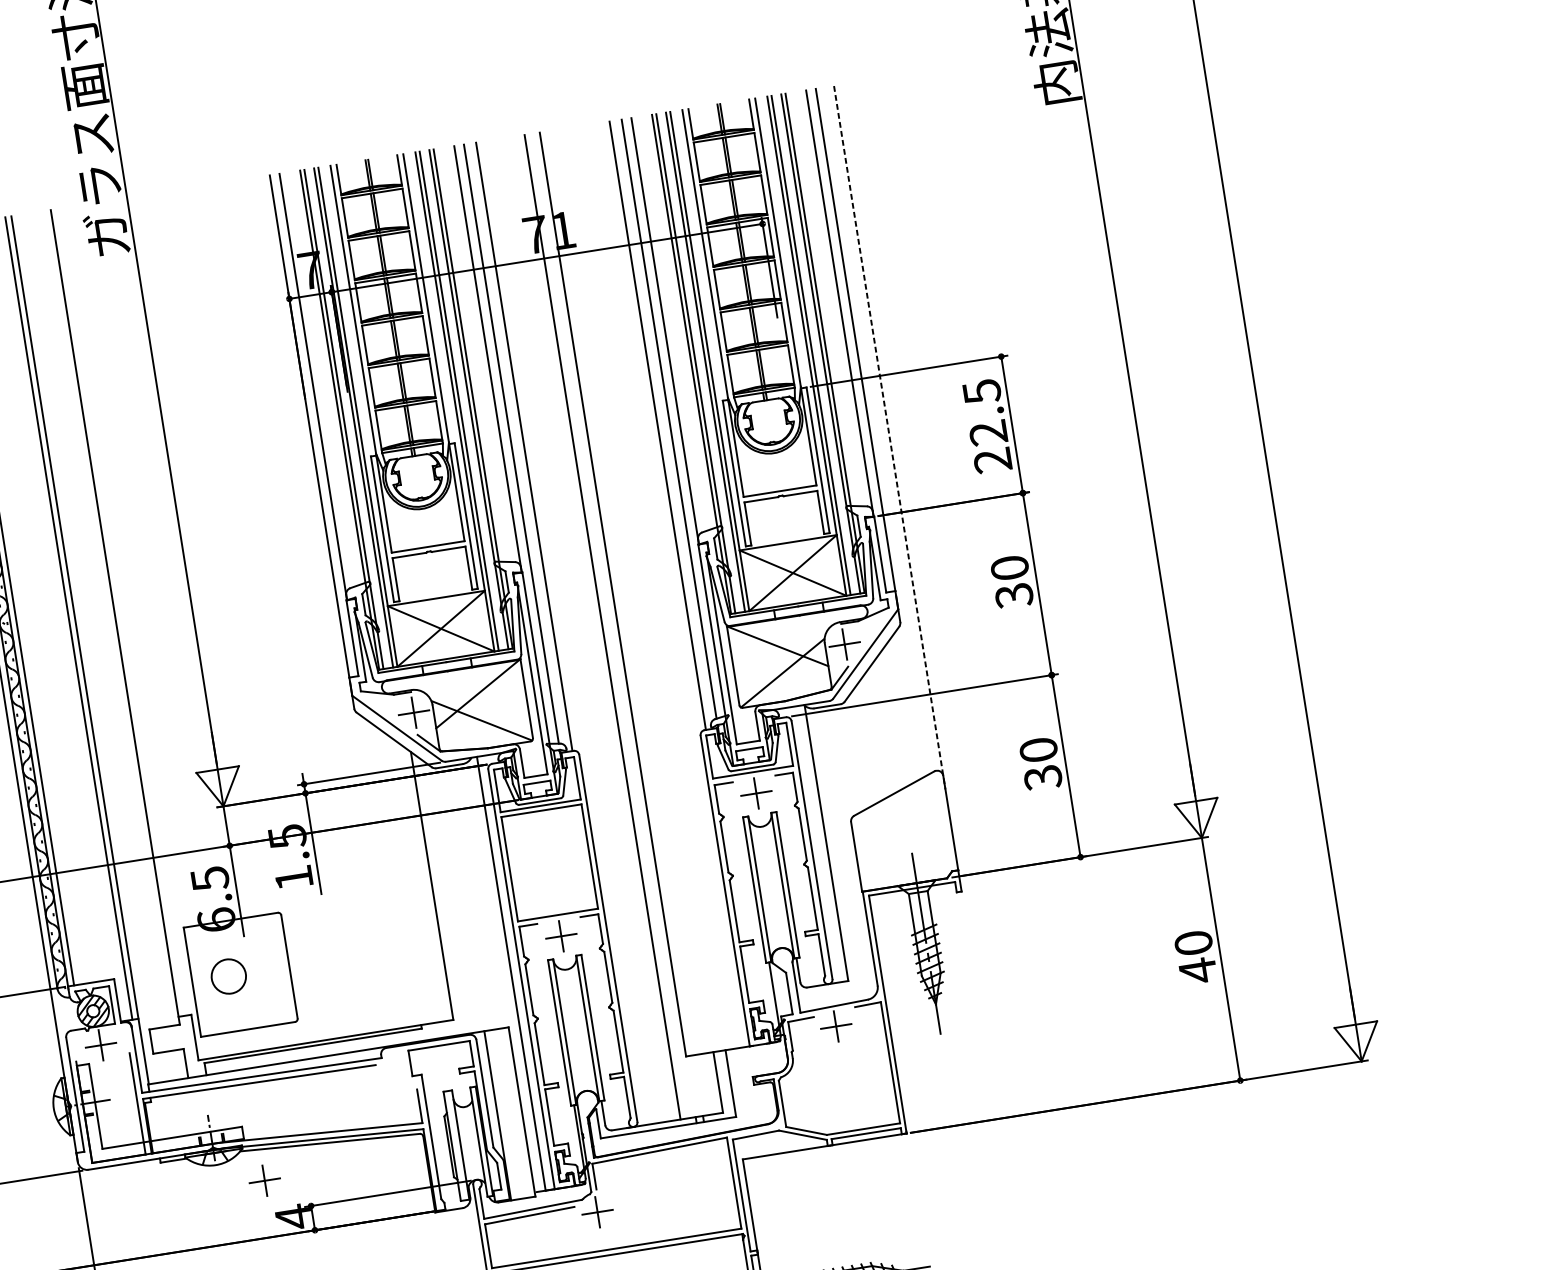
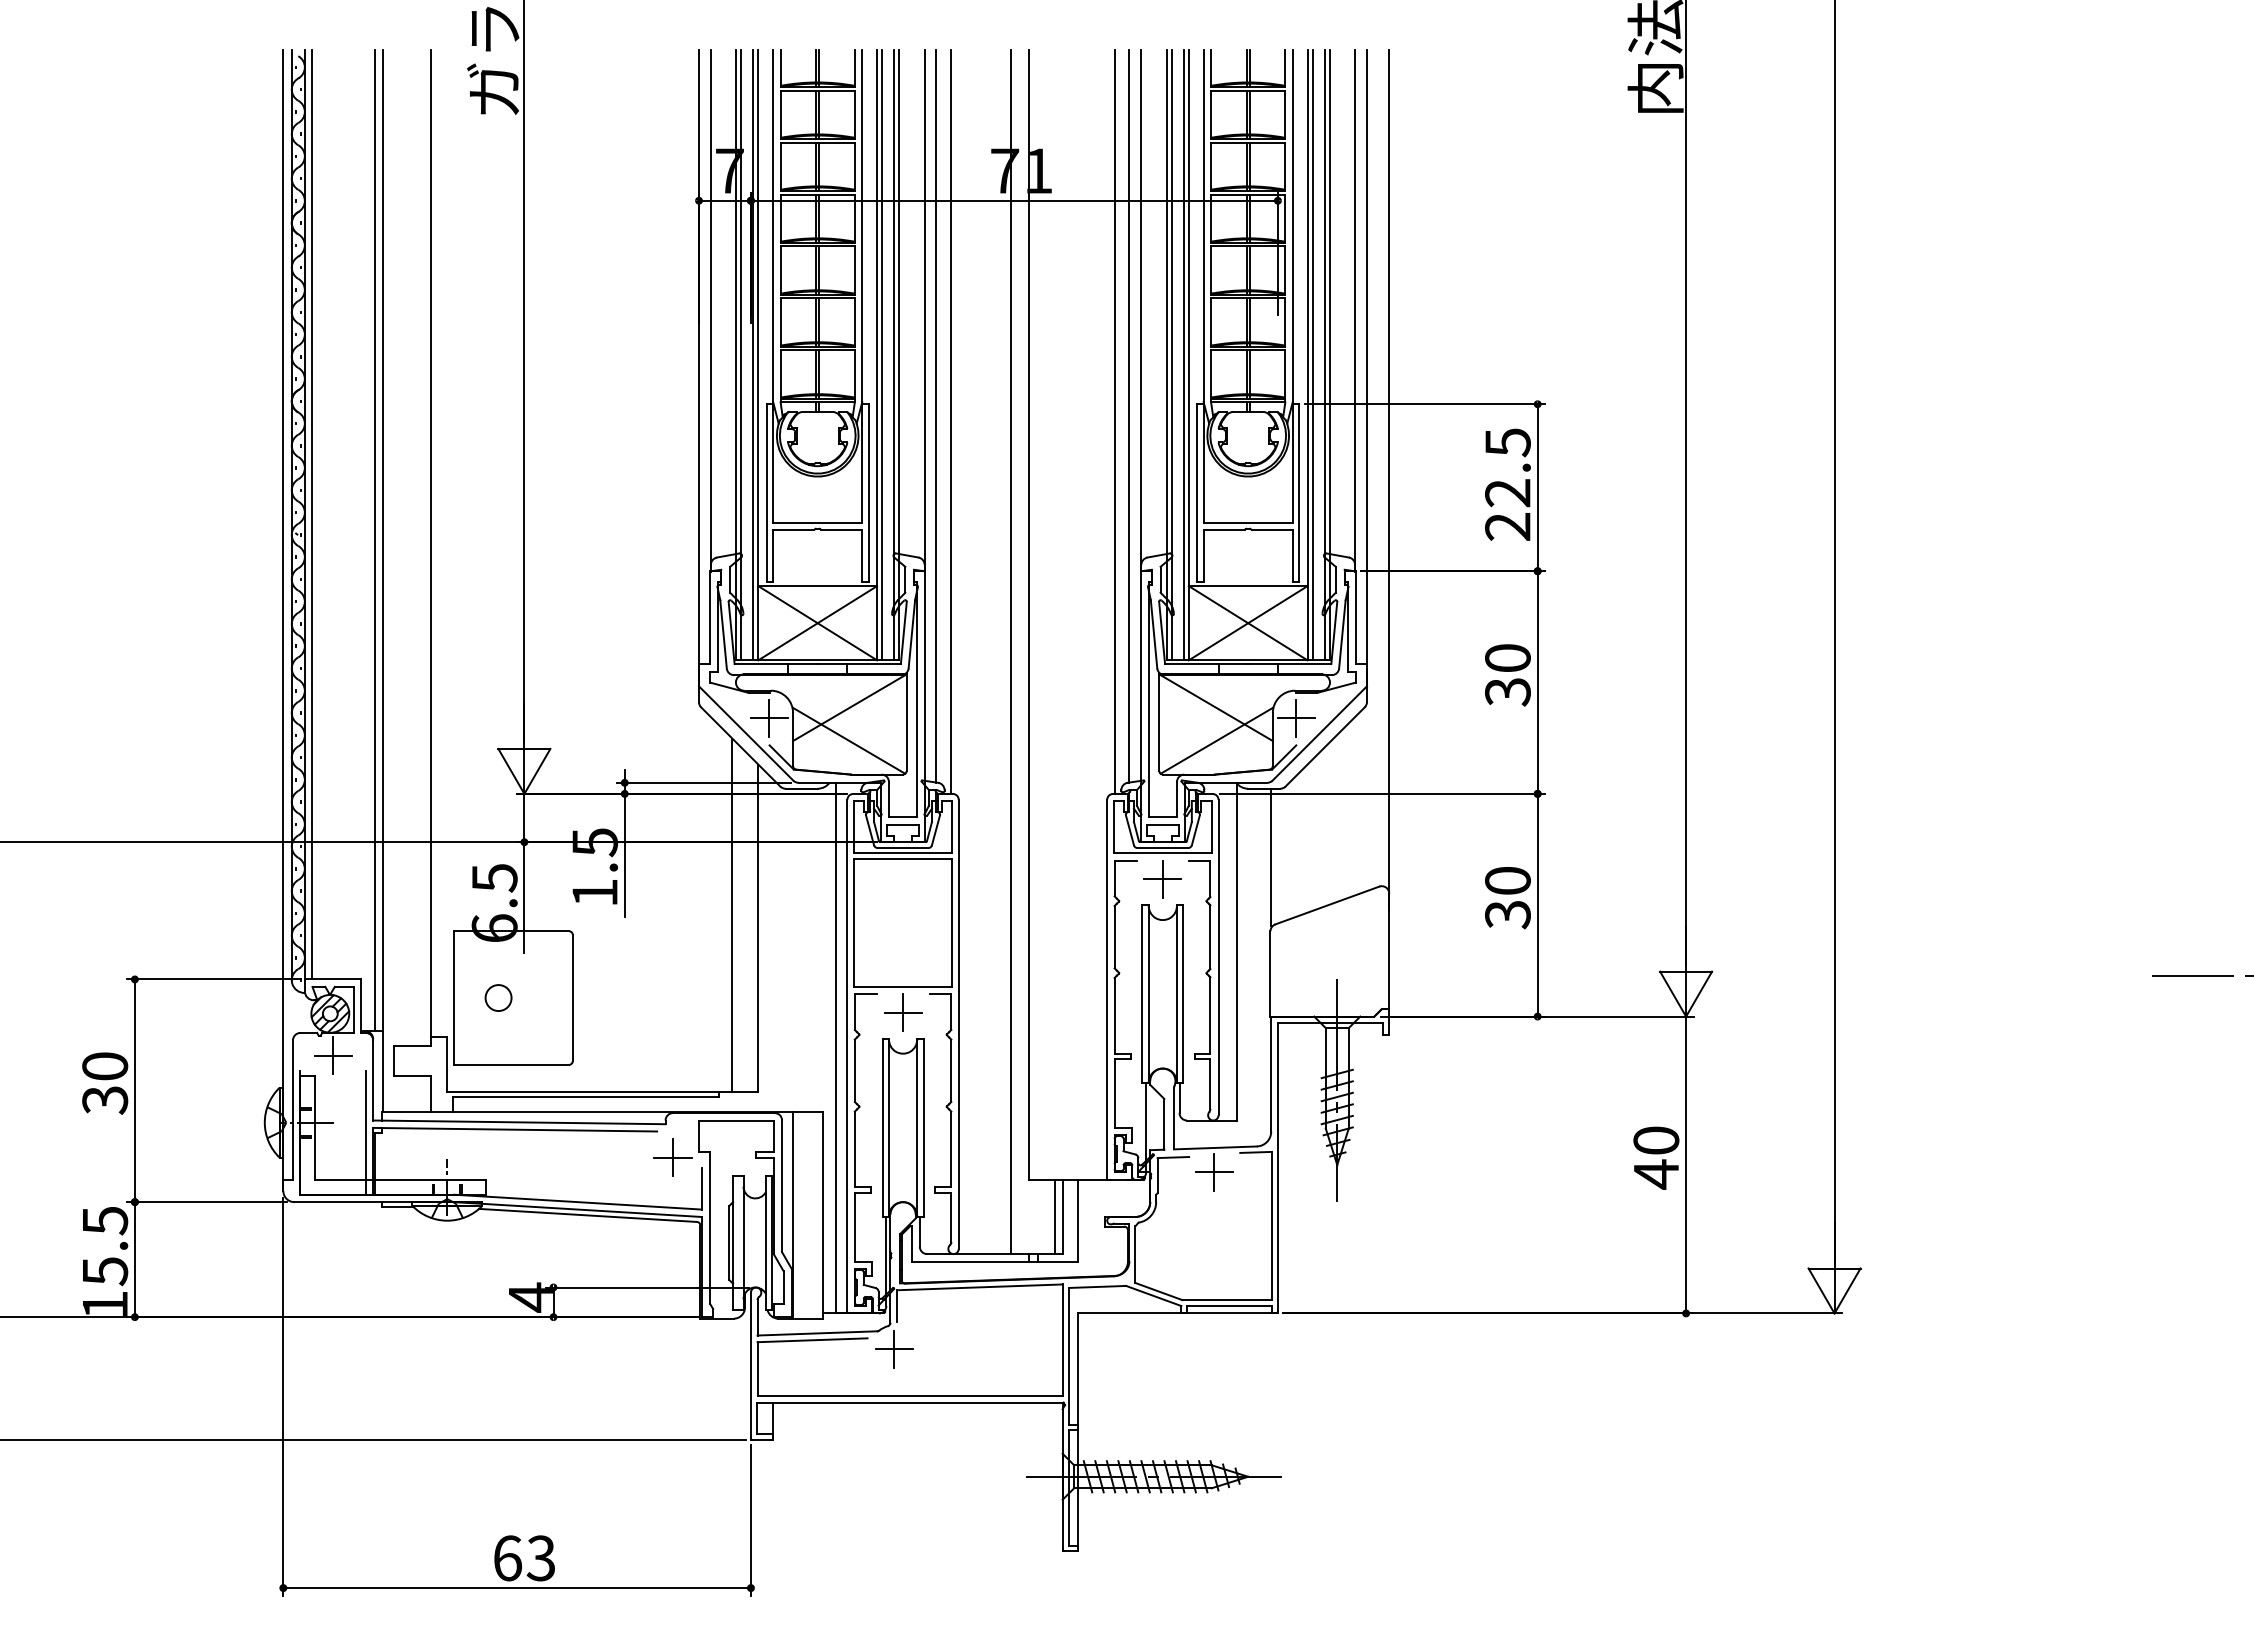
line: (890, 438) -> (1389, 480), dashed -> solid
line: (842, 760) -> (1271, 856), added
line: (409, 878) -> (732, 915), added
circle: (228, 976) -> (498, 997), size x0.62
line: (711, 1083) -> (1054, 1216), added
part: (264, 1180) -> (672, 1157), moved

